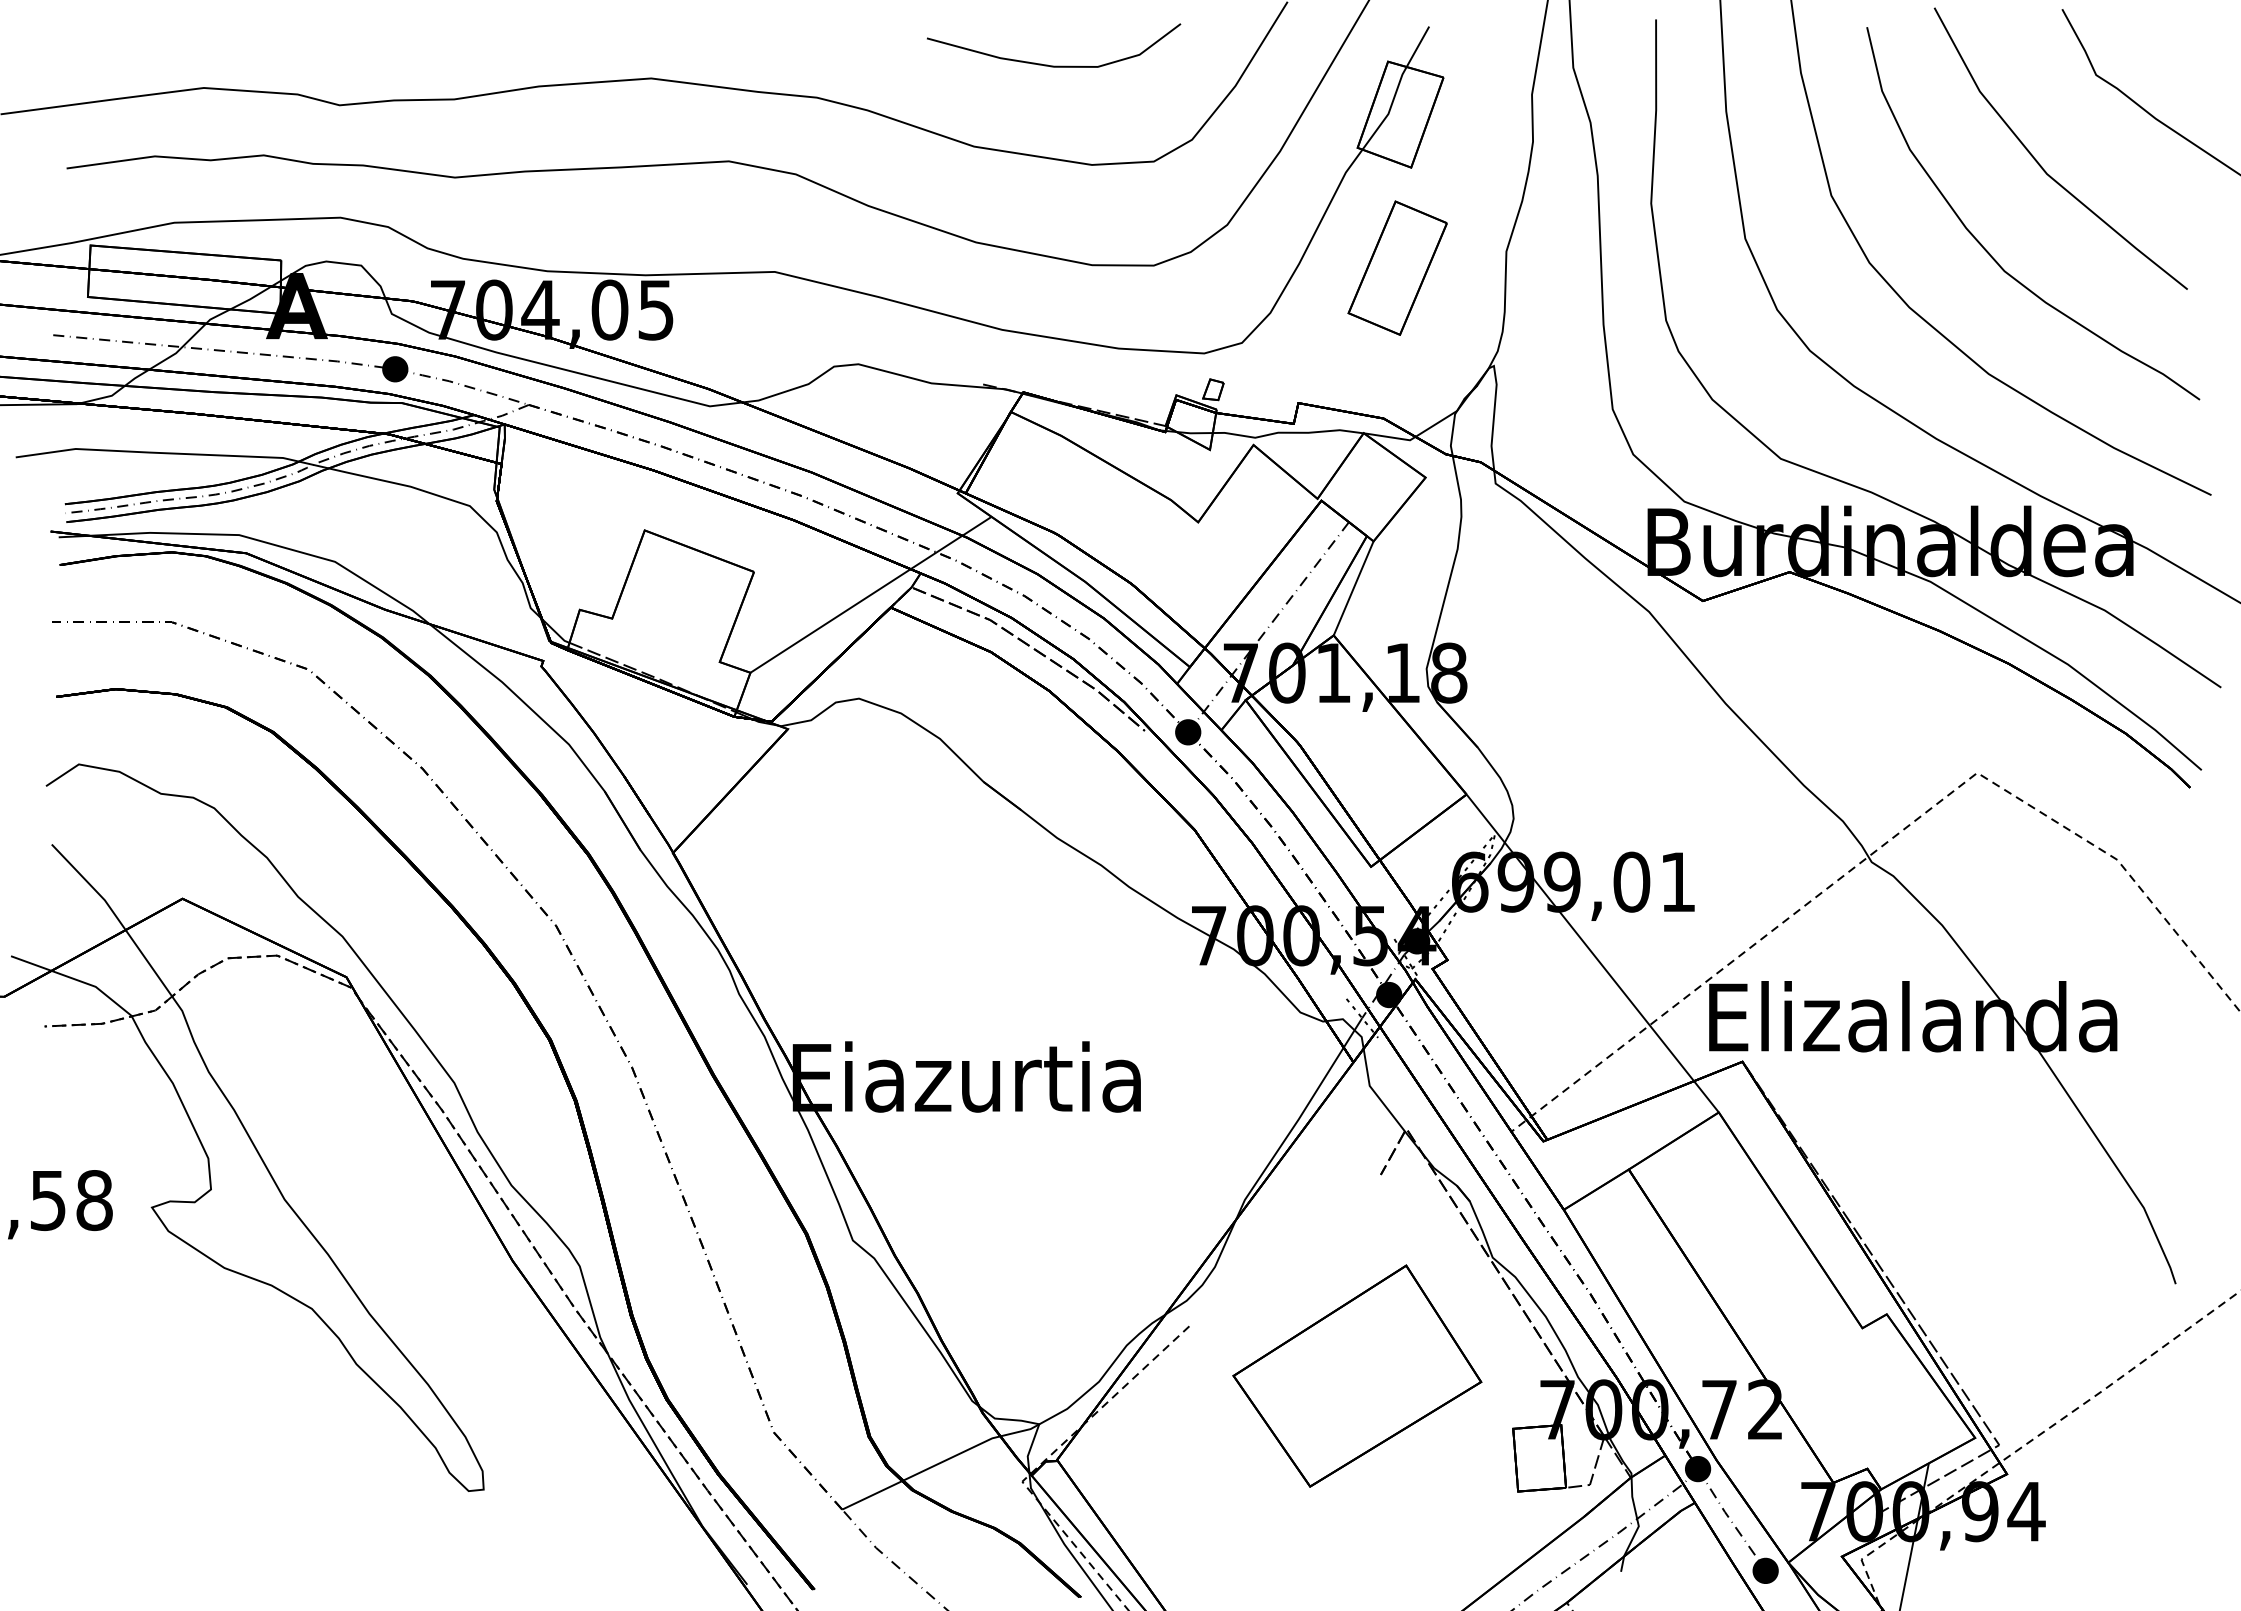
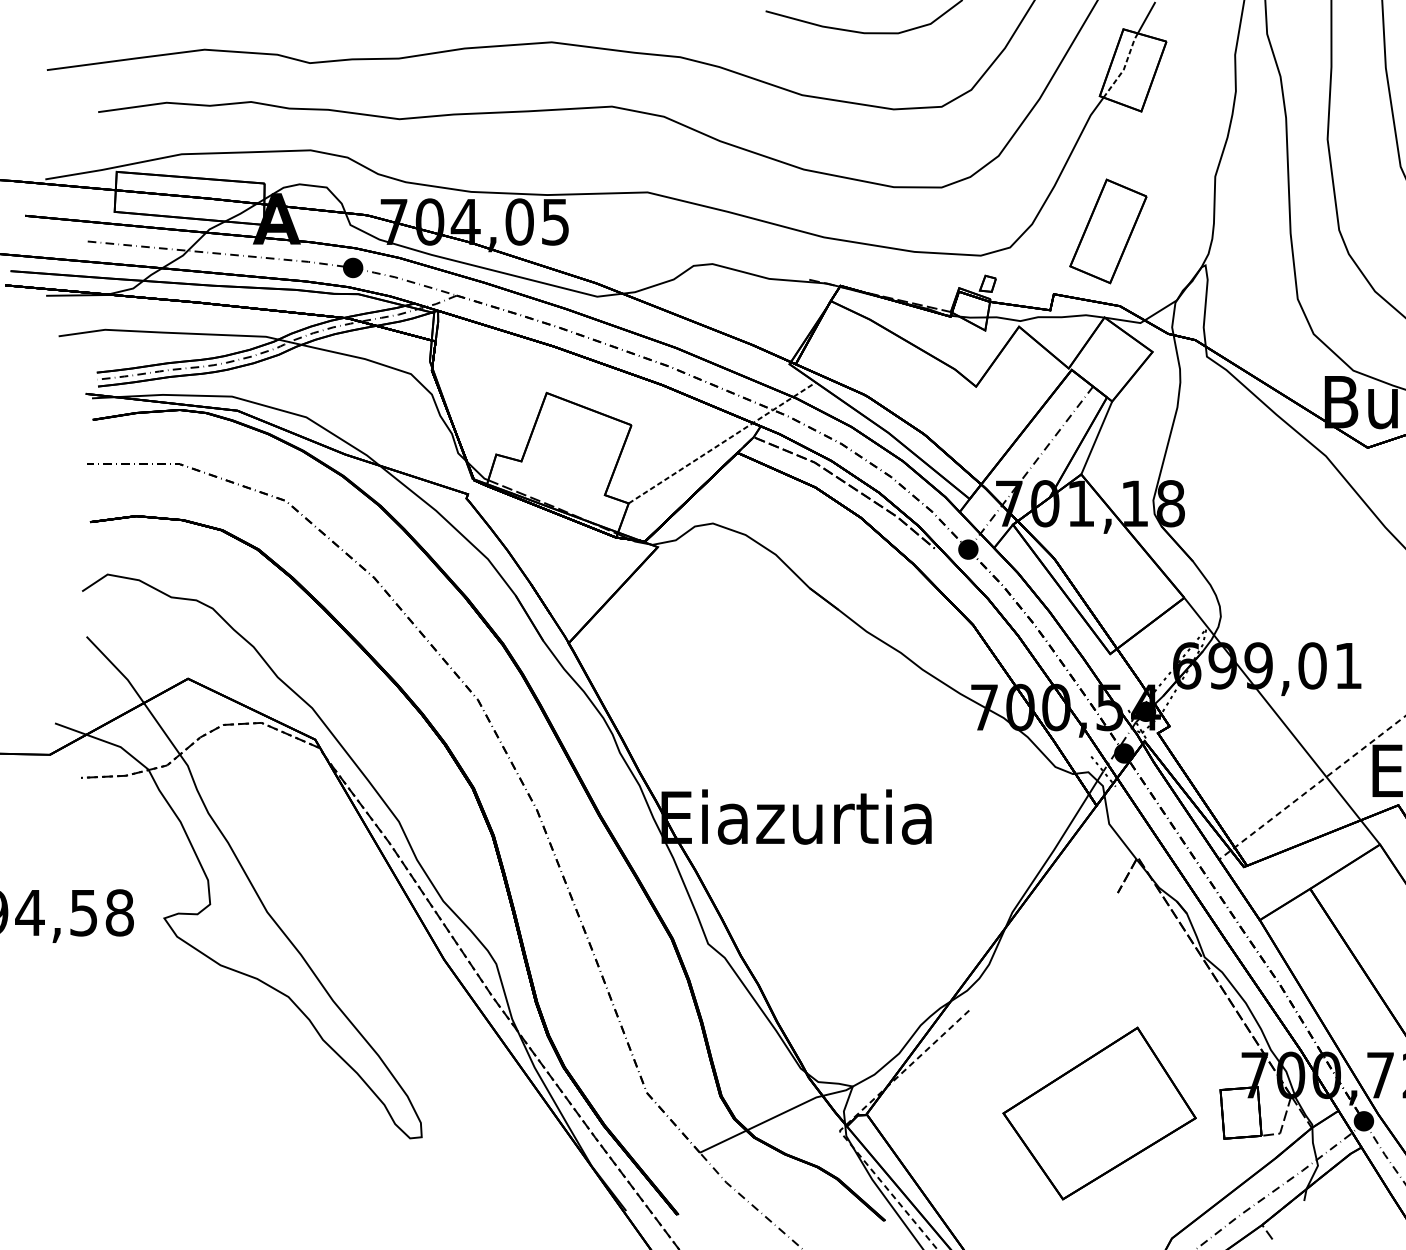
line: (1389, 110) -> (1124, 67), solid -> dashed
part: (1397, 267) -> (1108, 230), moved
line: (871, 594) -> (722, 442), solid -> dashed
part: (1357, 1375) -> (1099, 1113), moved

